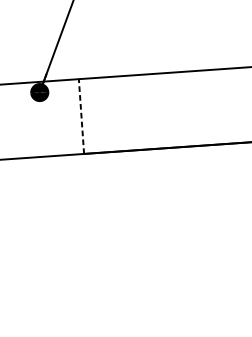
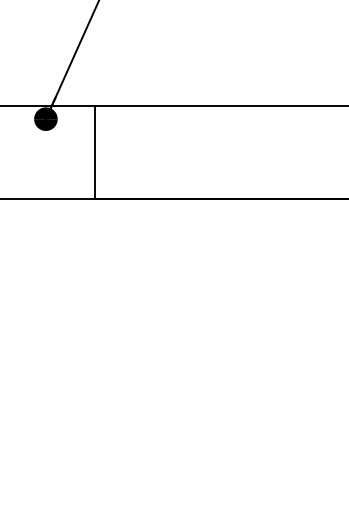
line: (81, 115) -> (95, 151), dashed -> solid

